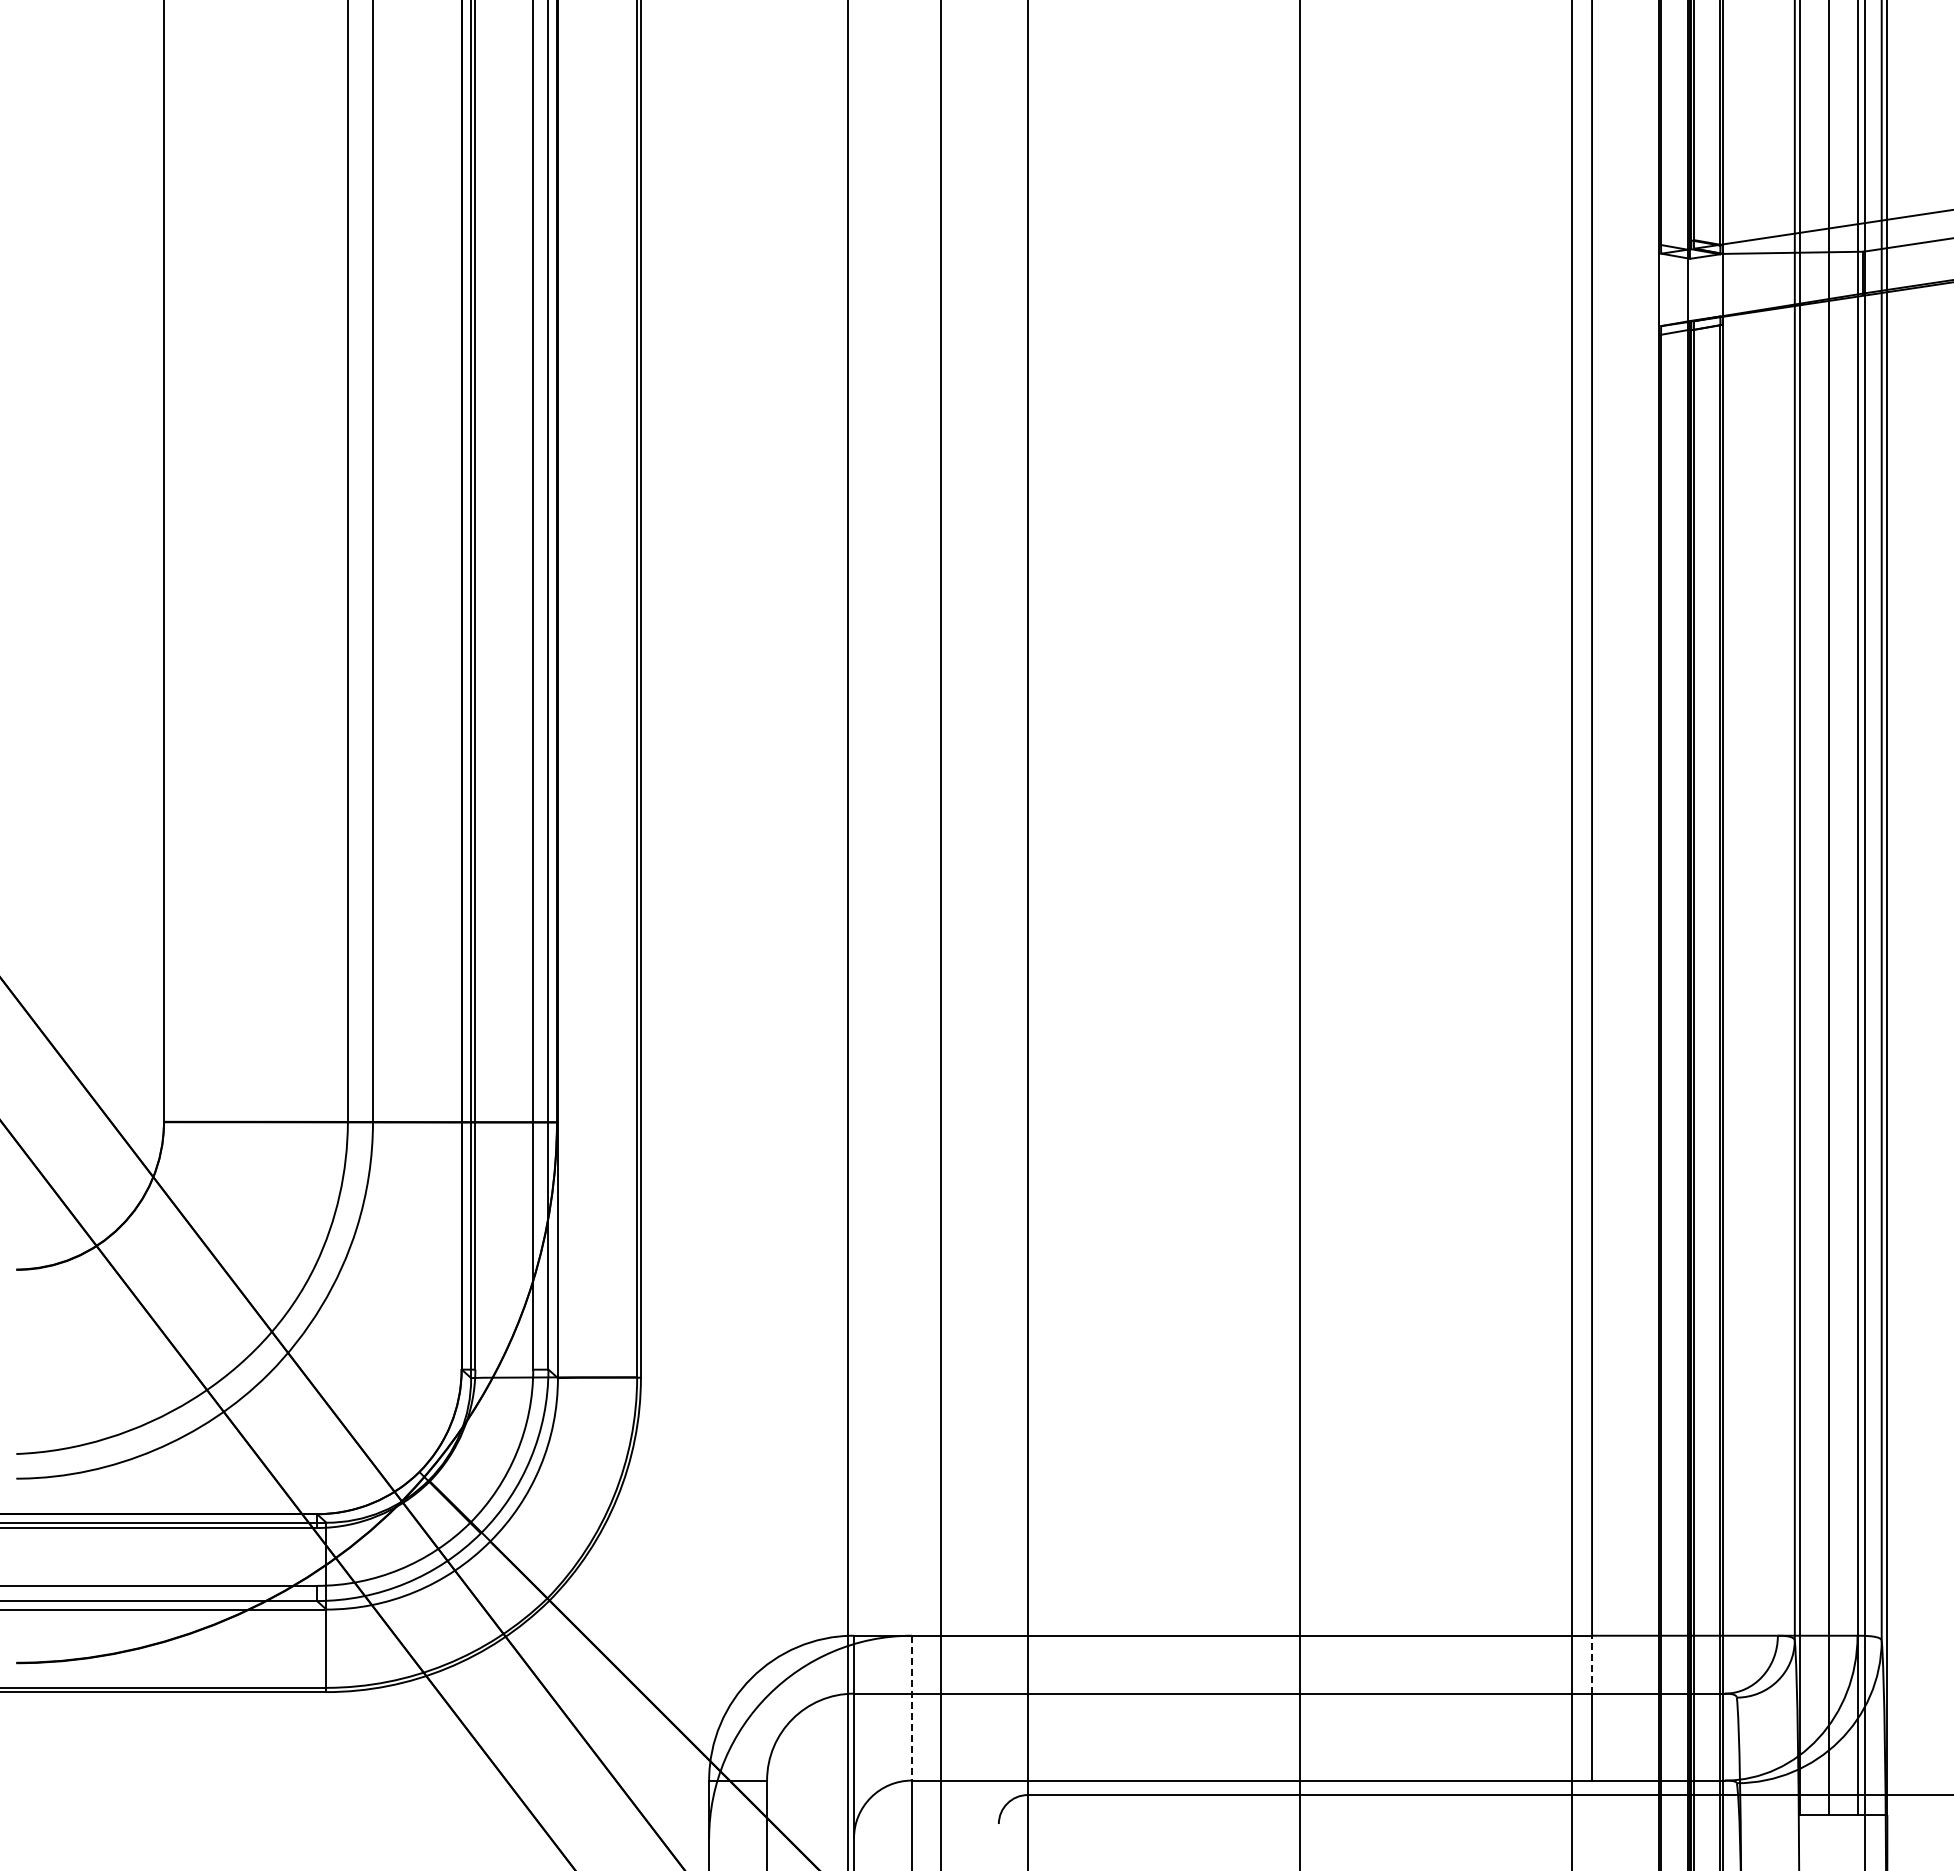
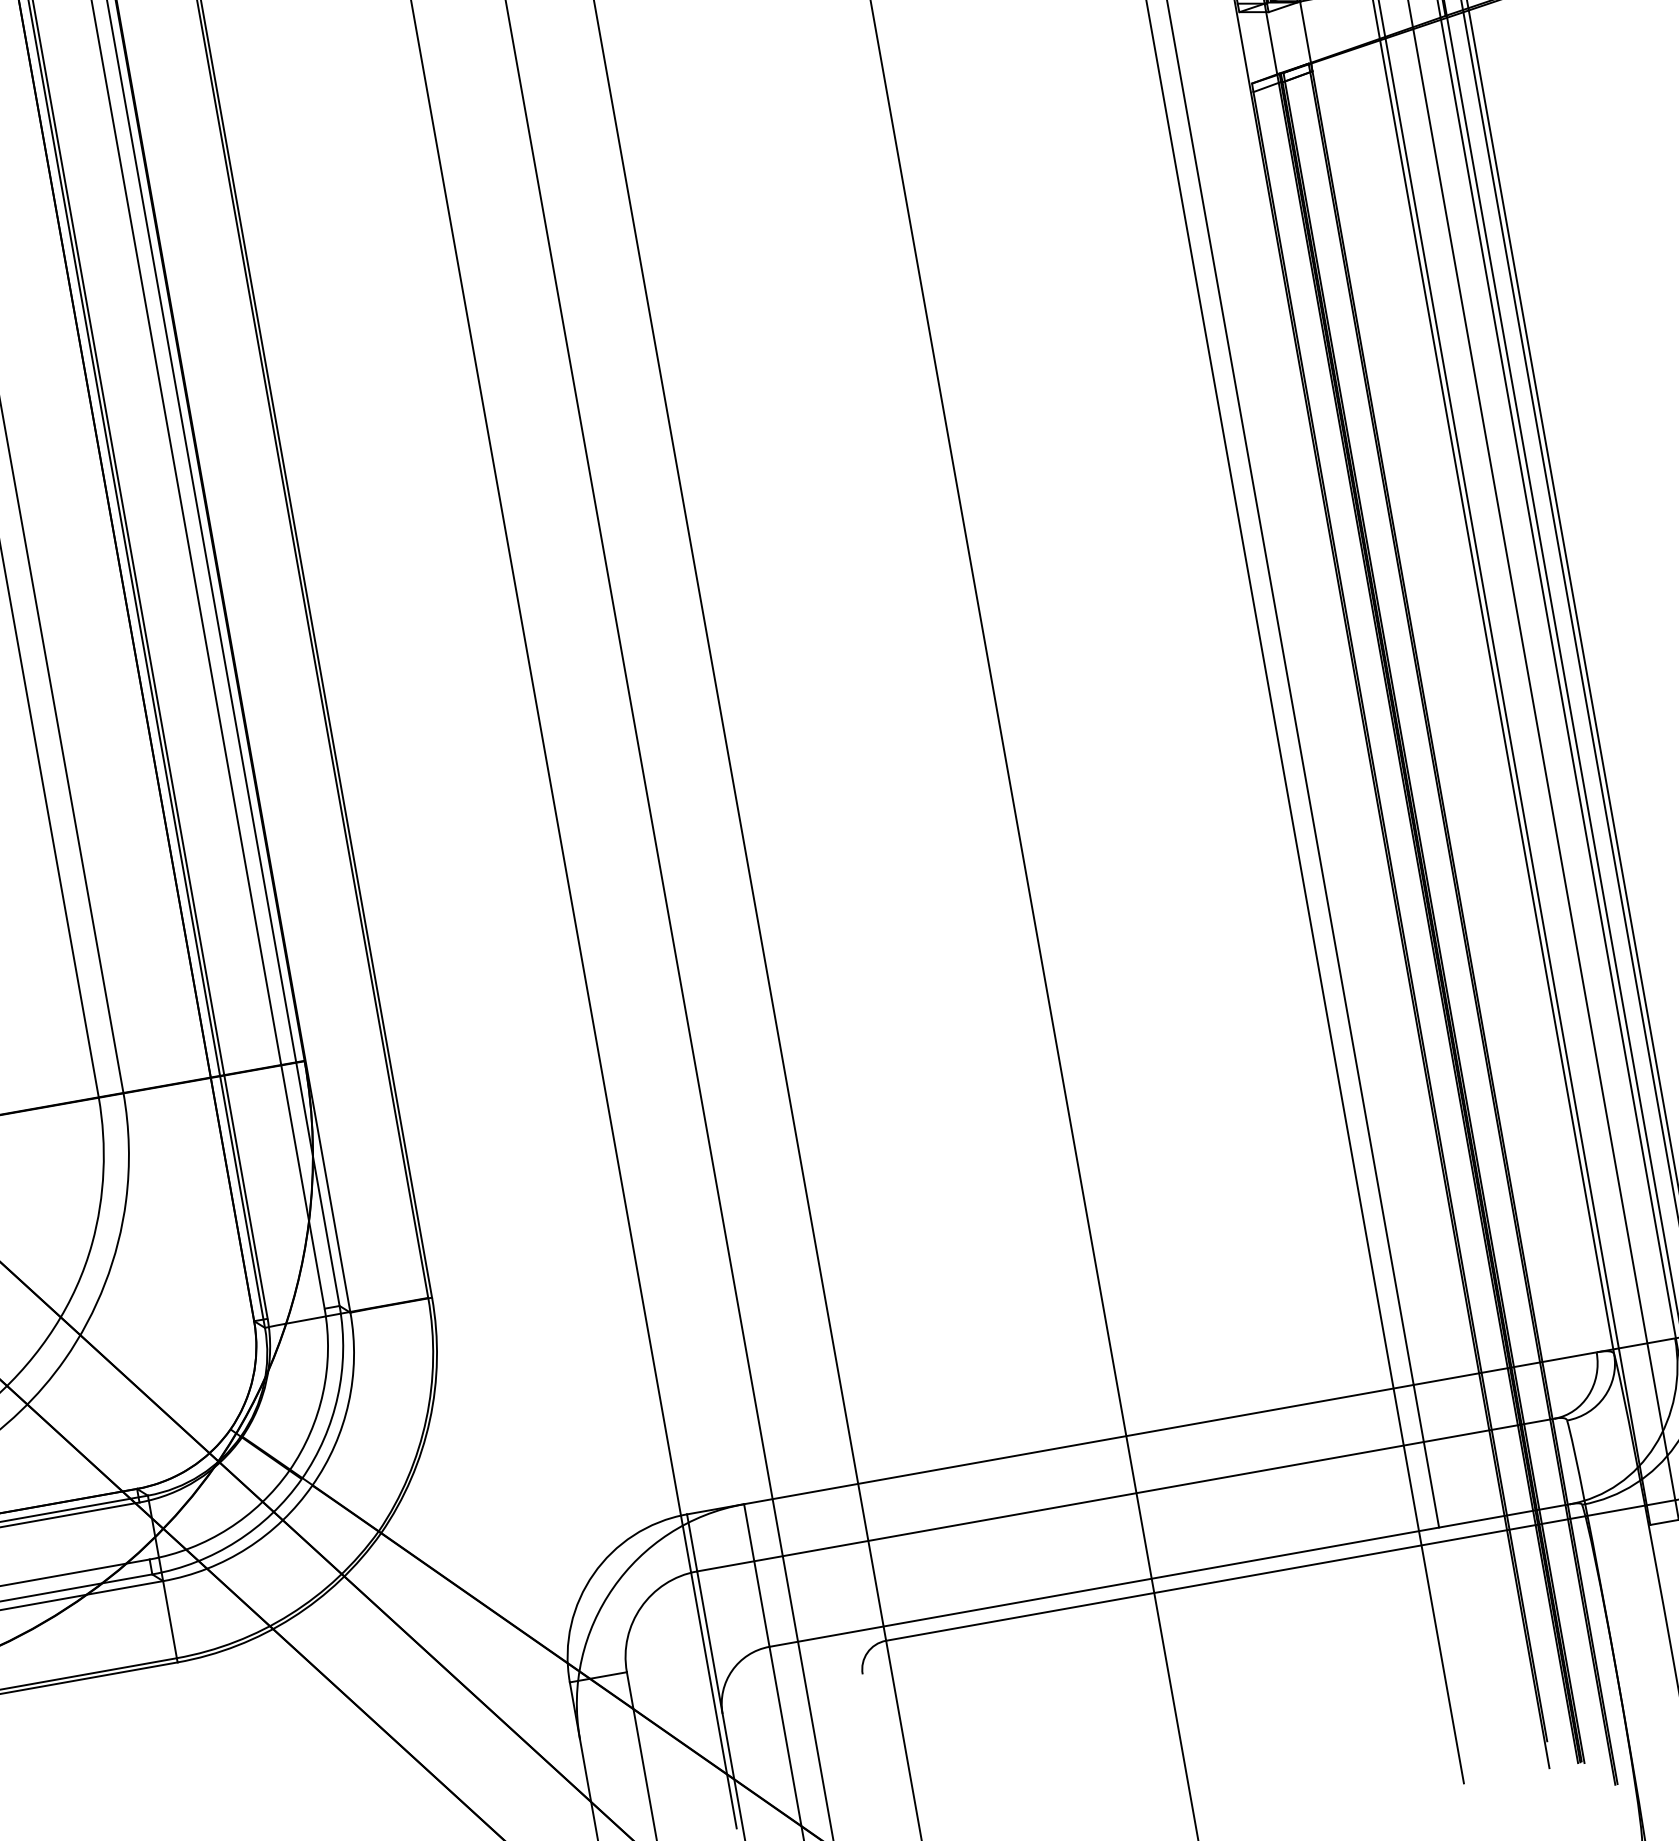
line: (1592, 1664) -> (1419, 1413), dashed -> solid
line: (911, 1708) -> (756, 1575), dashed -> solid

